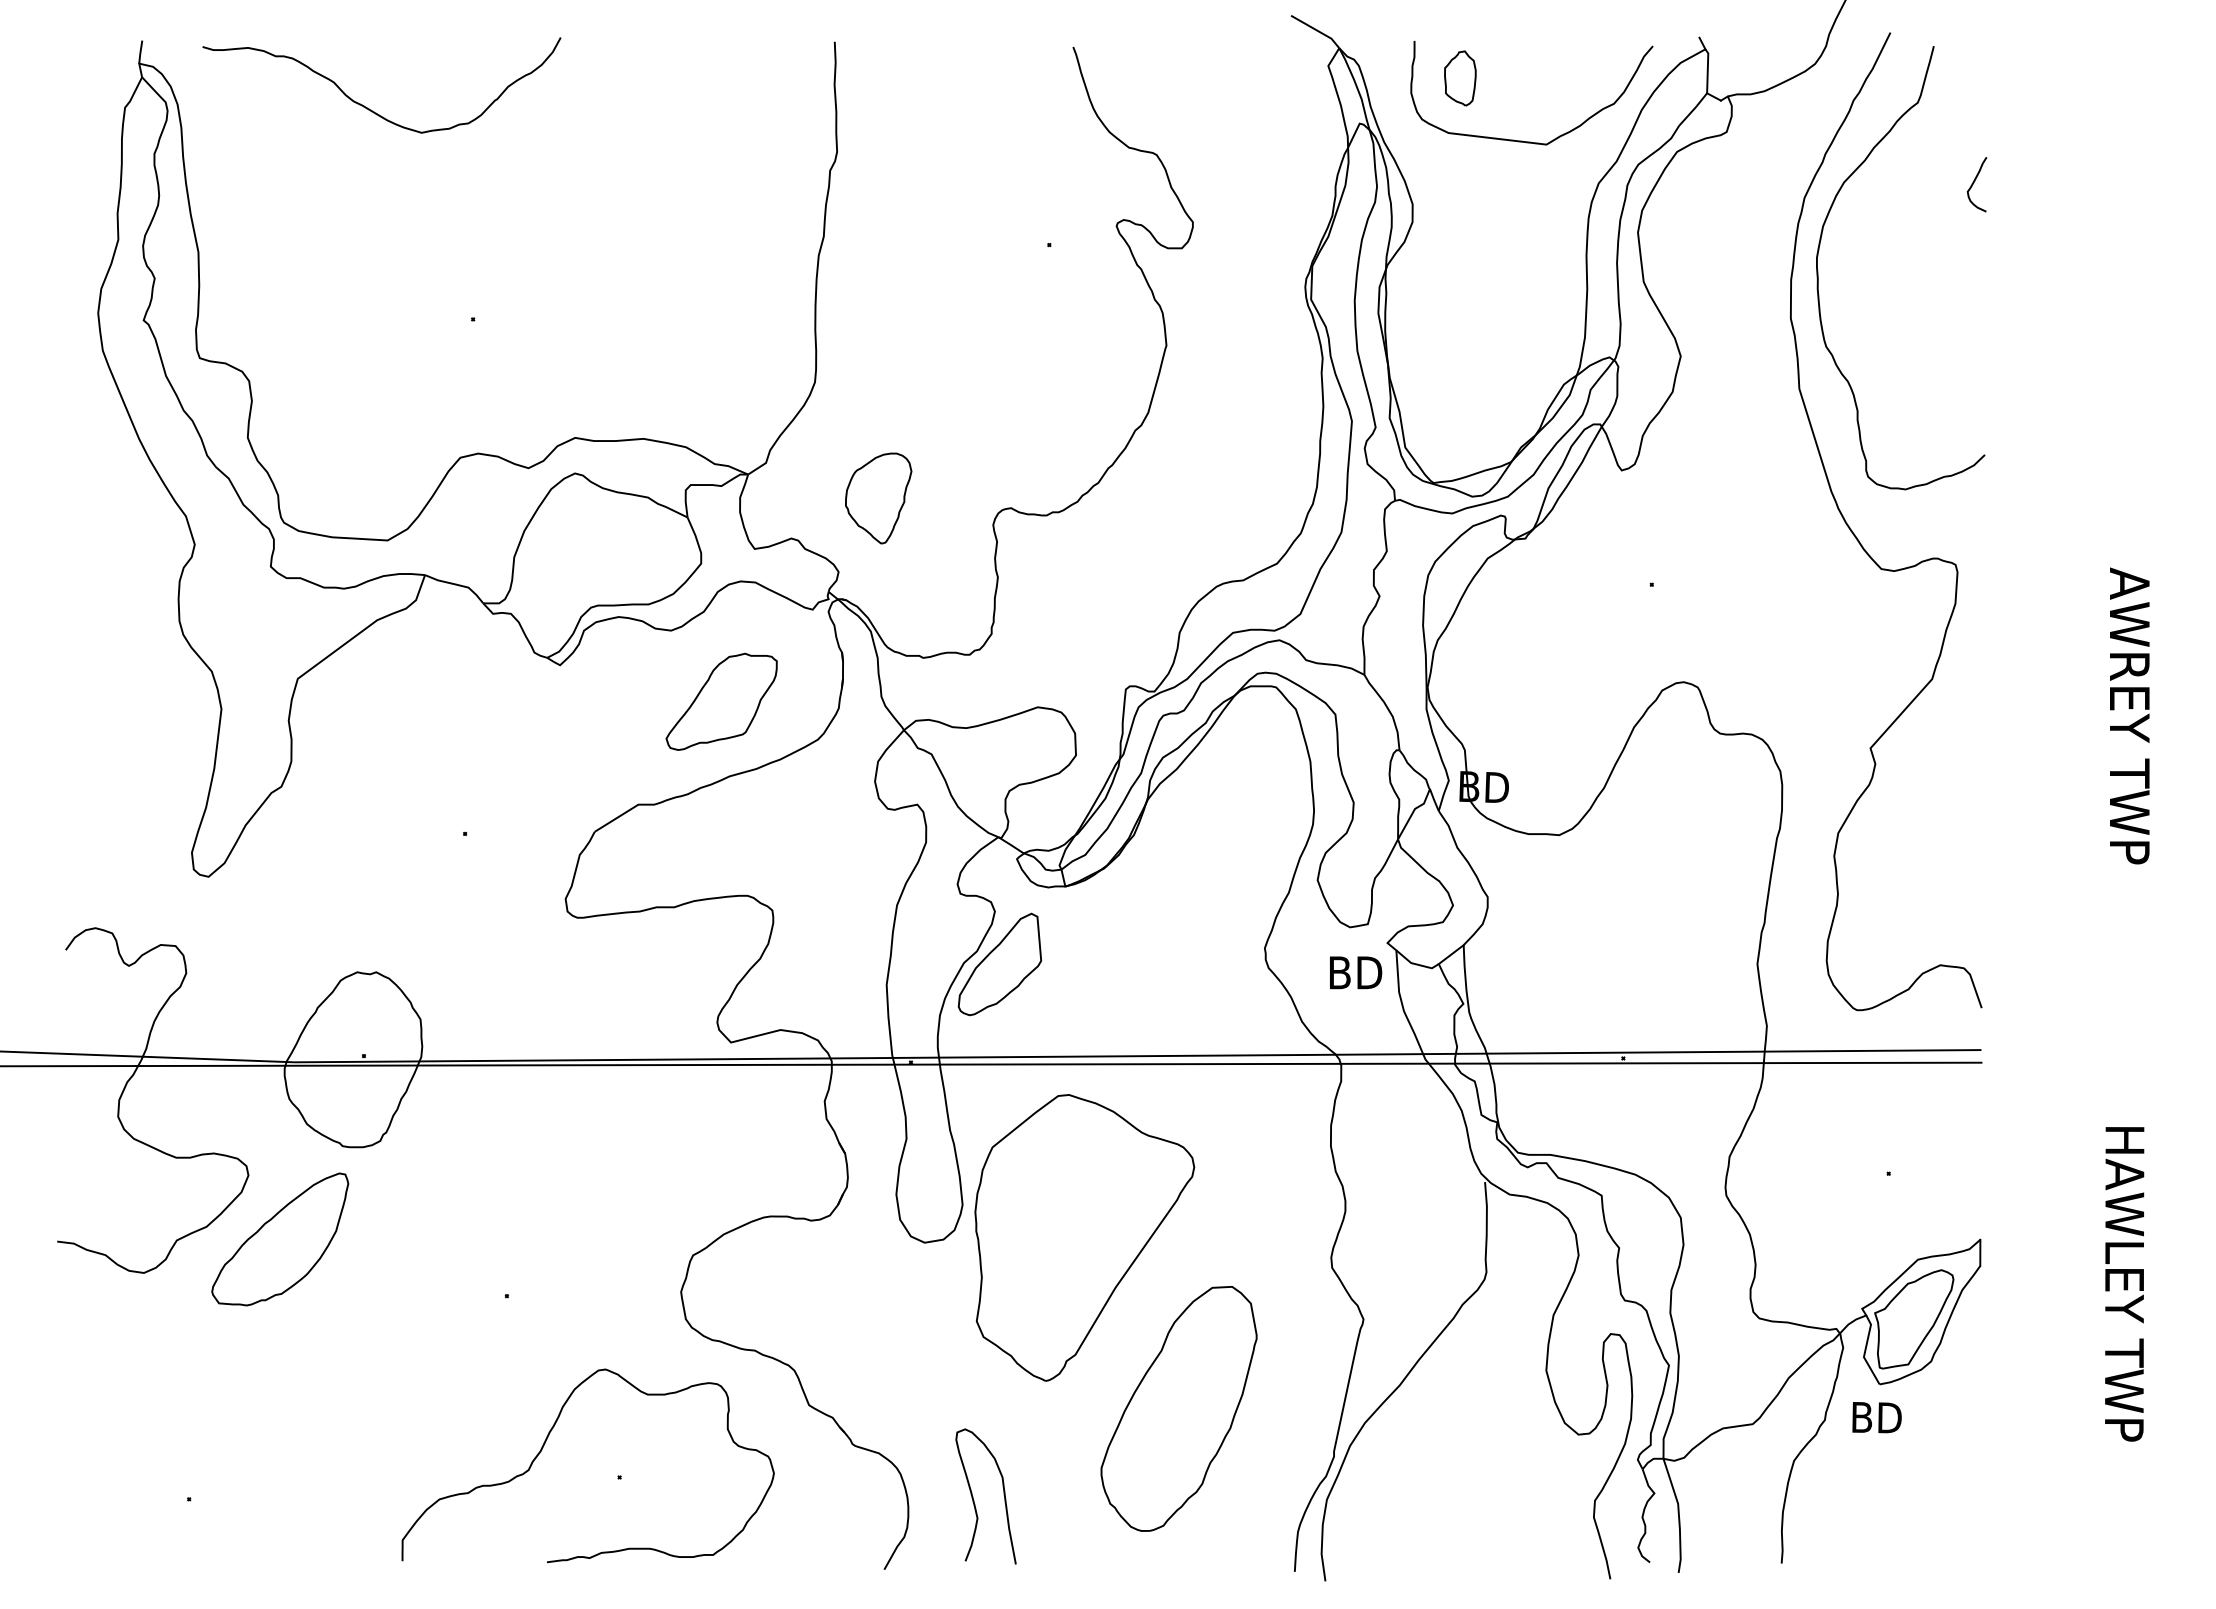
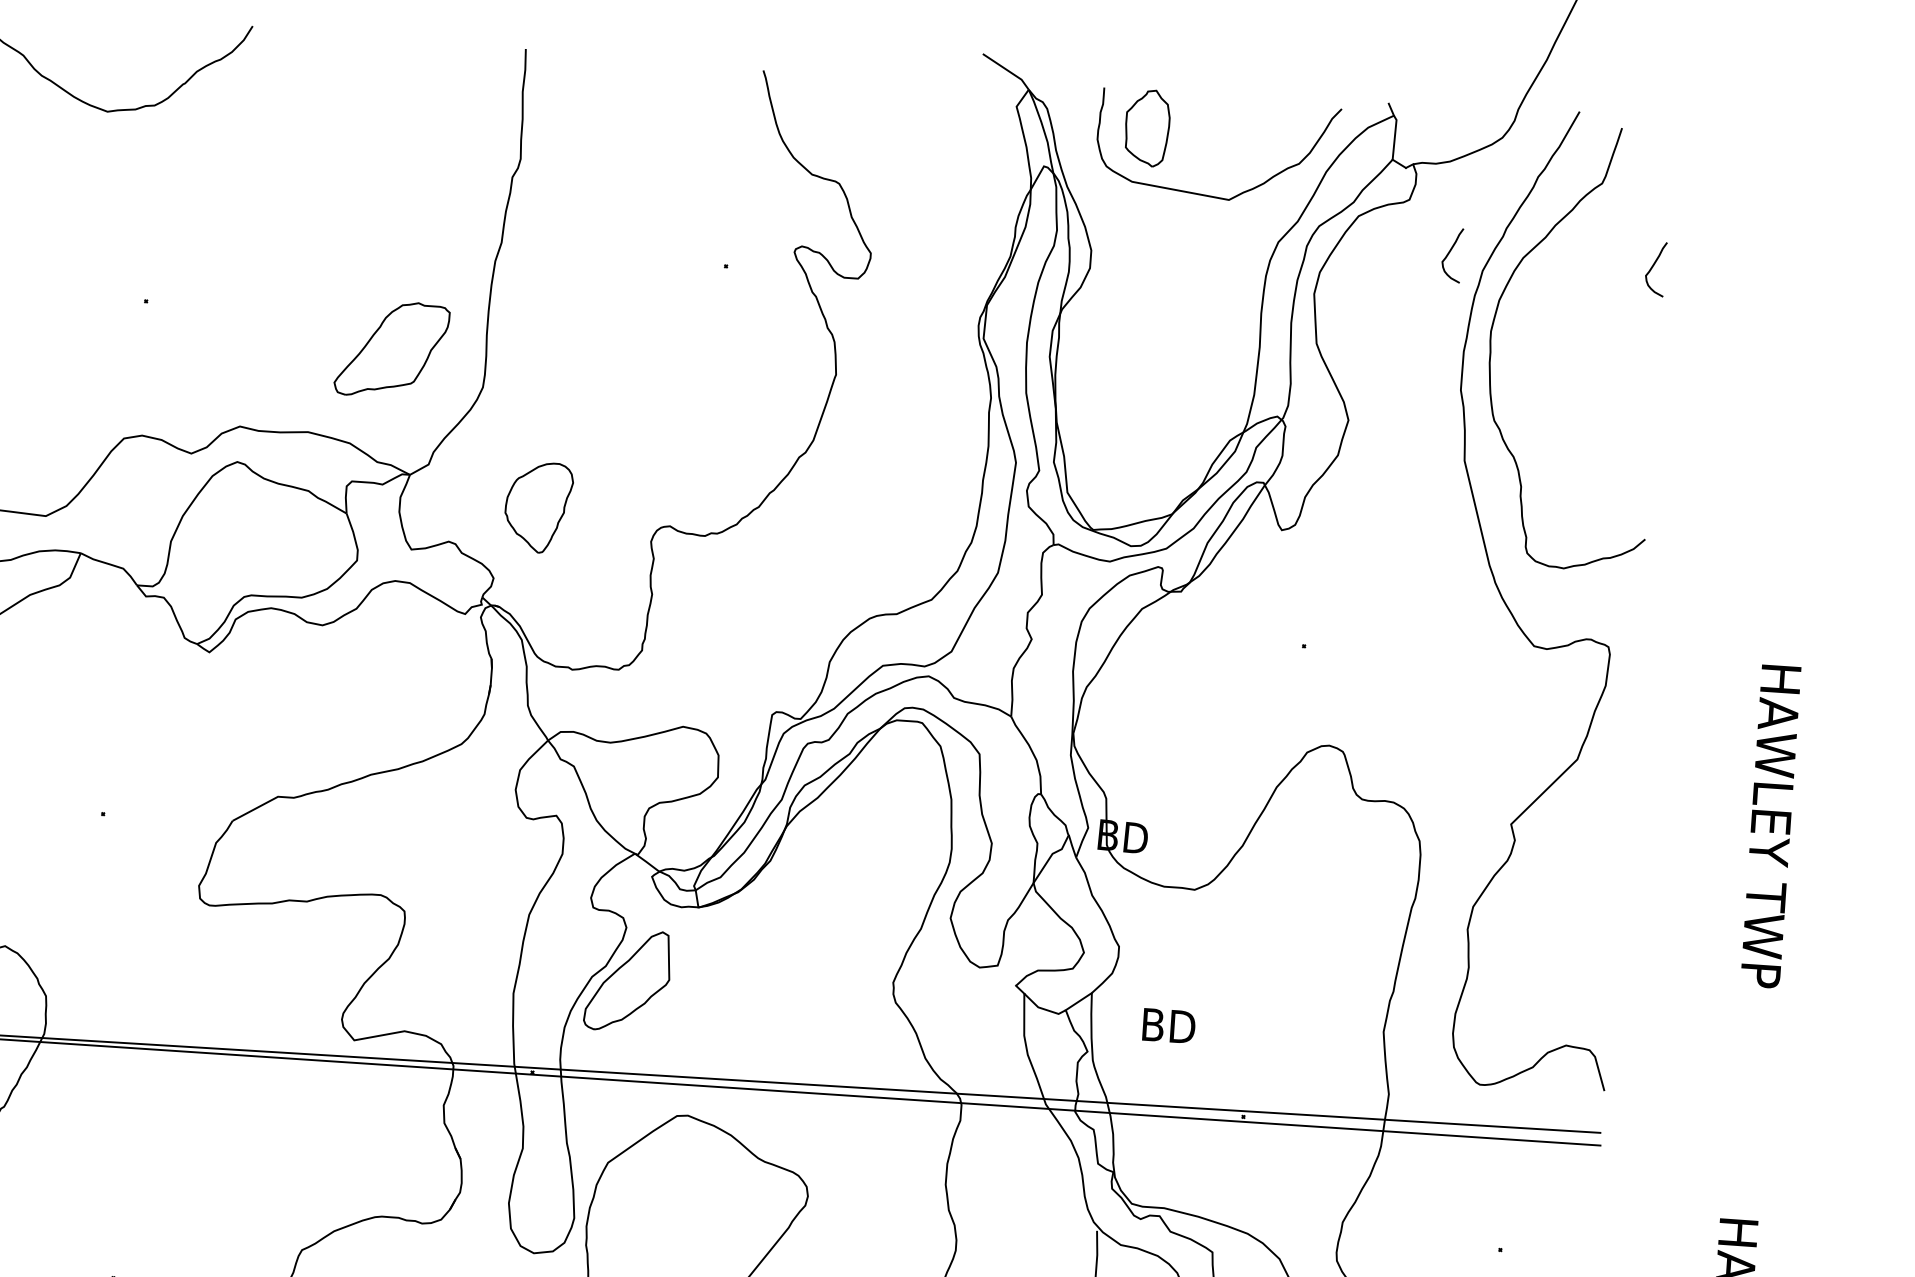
part: (1460, 78) -> (1147, 128), size x1.4
curve: (1770, 182) -> (1449, 253), added
part: (721, 701) -> (391, 349), moved
text: (2129, 730) -> (1770, 824), AWREY TWP -> HAWLEY TWP
text: (1356, 972) -> (1169, 1025), moved

